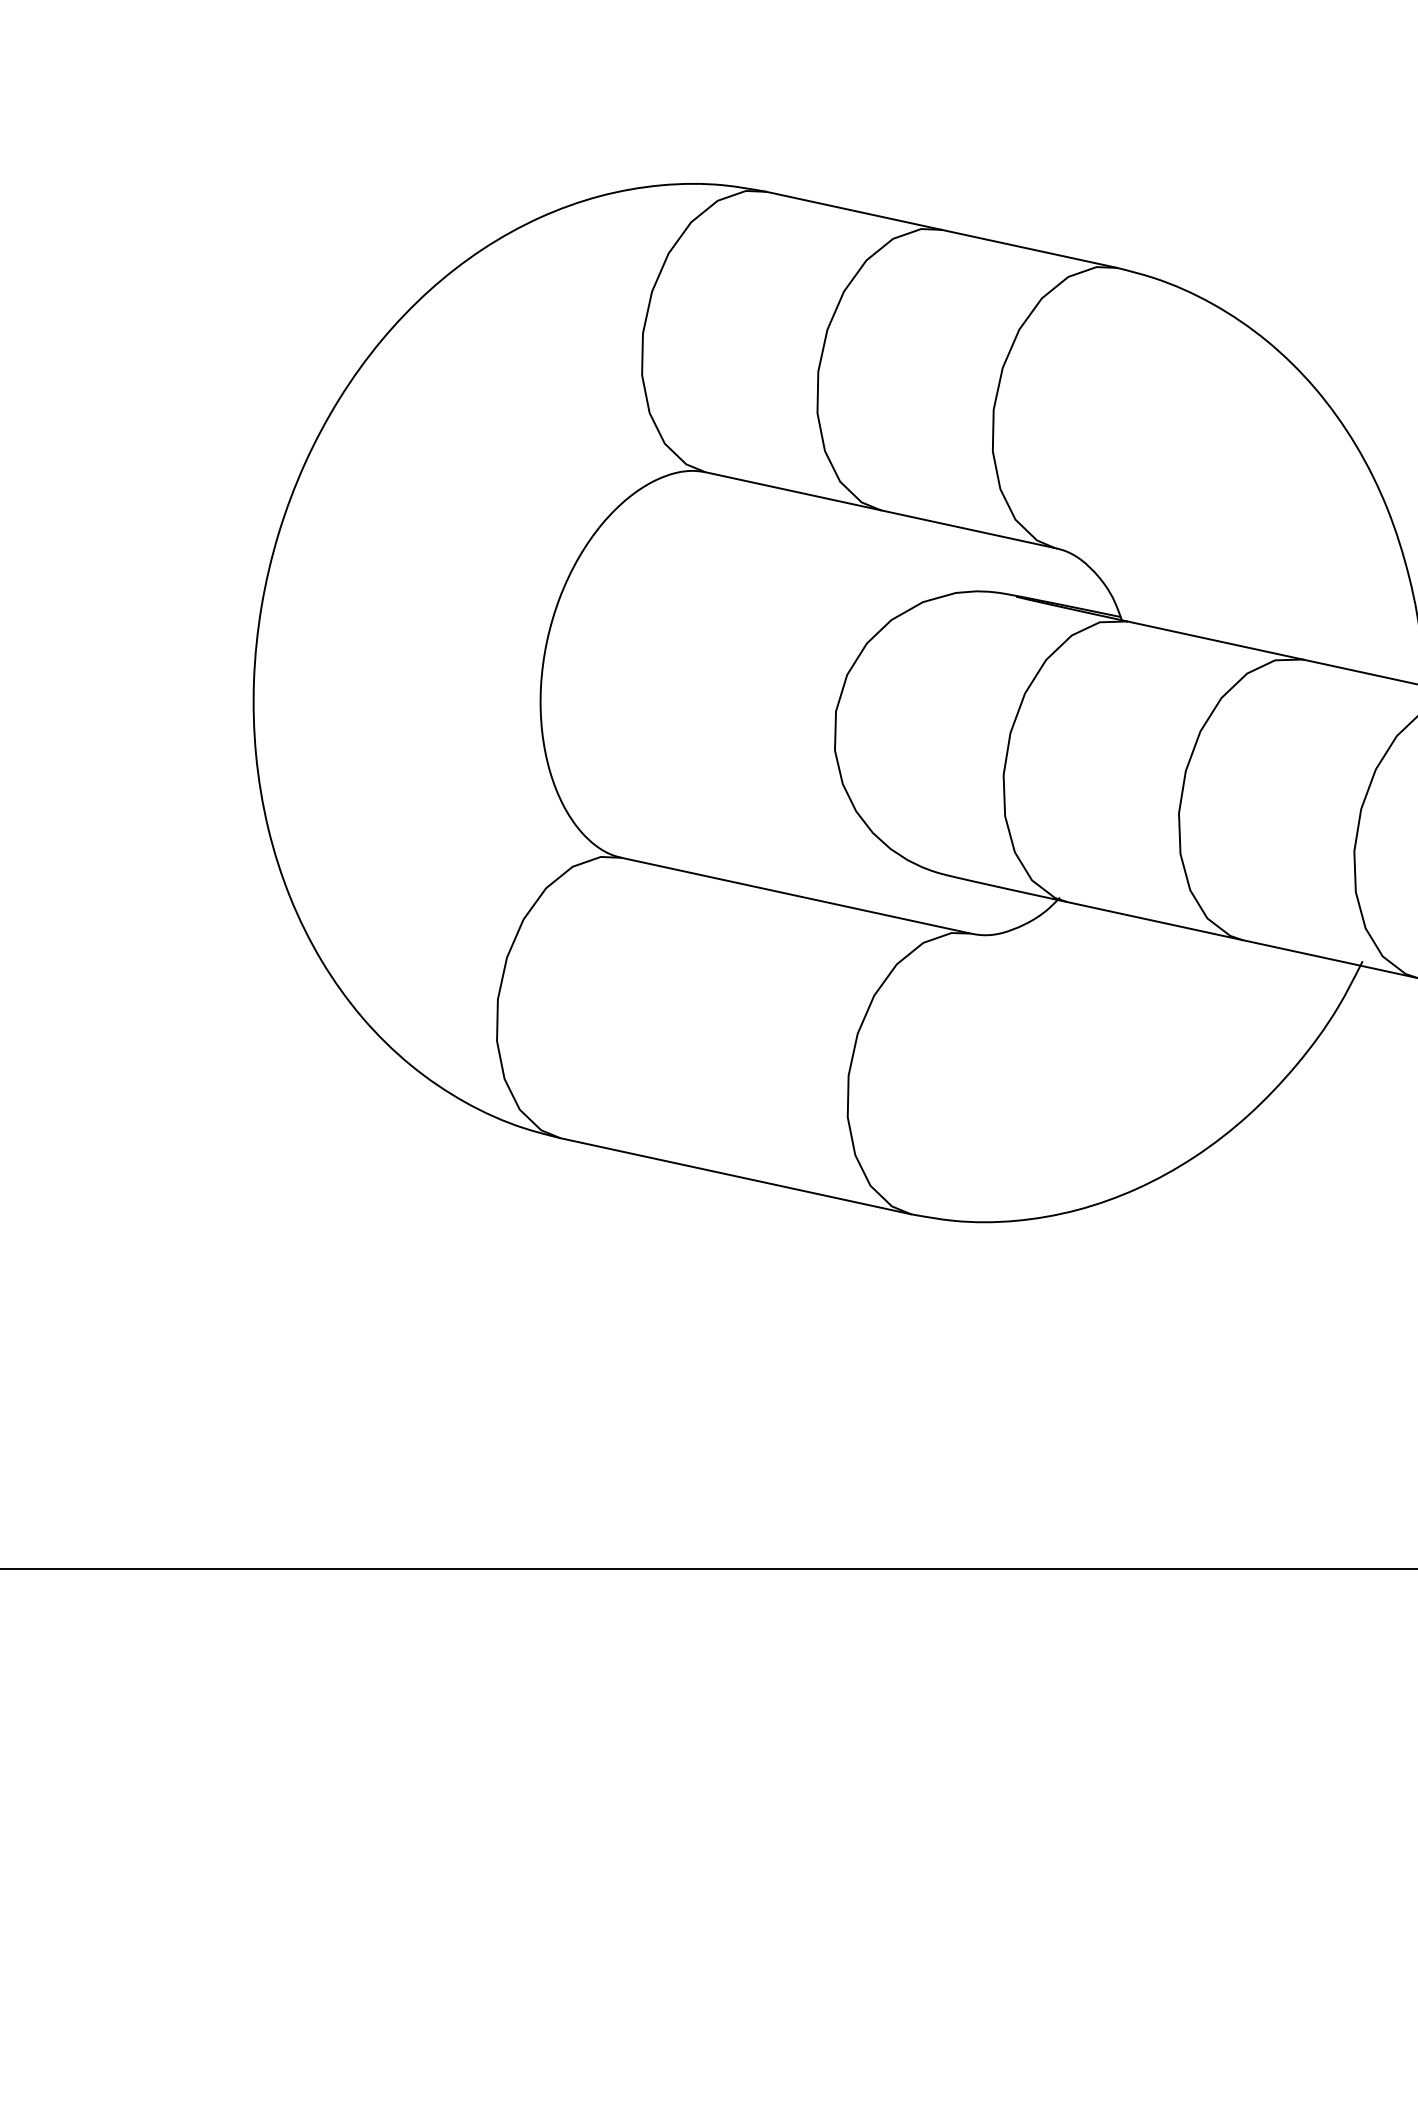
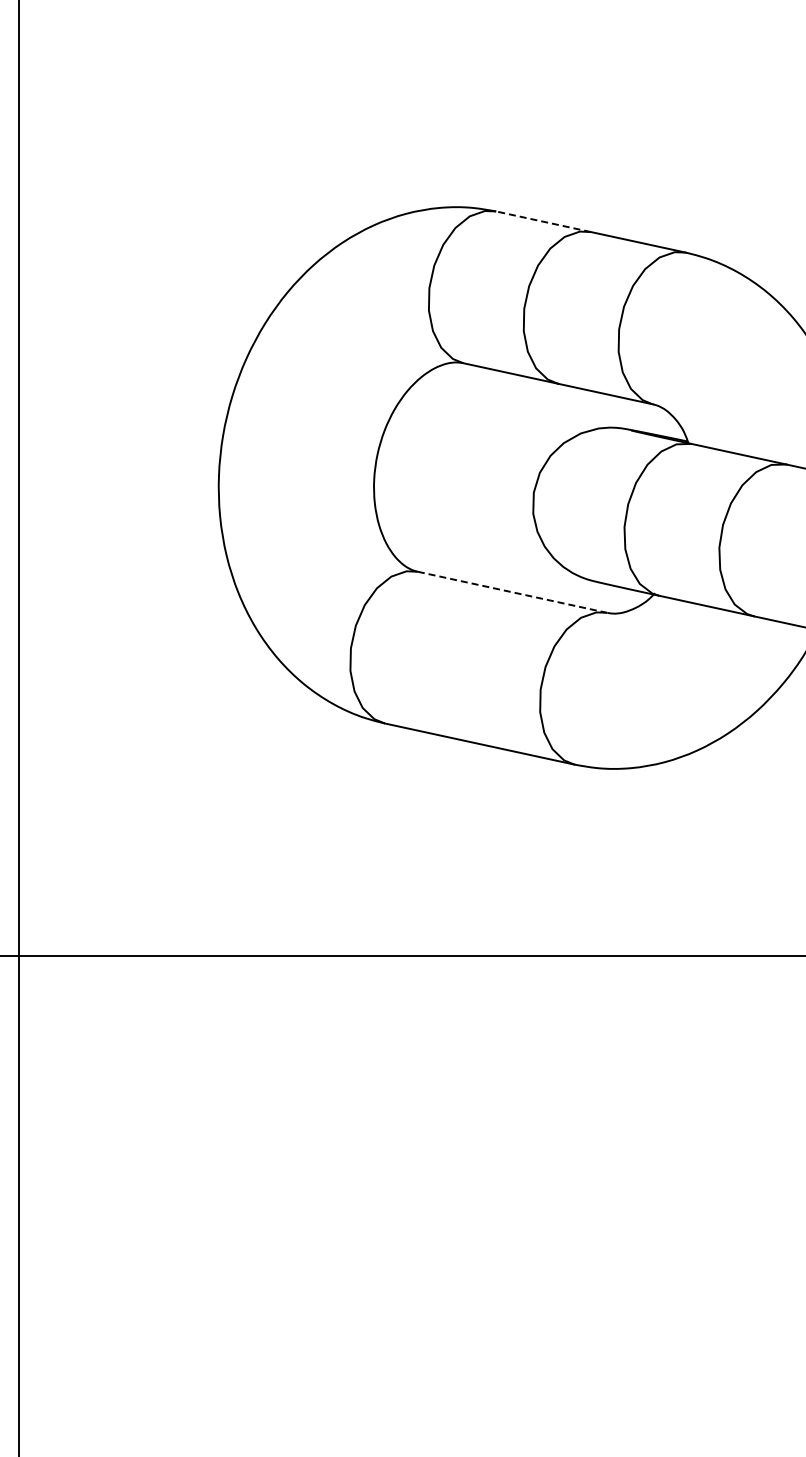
line: (853, 210) -> (543, 221), solid -> dashed
line: (796, 896) -> (512, 592), solid -> dashed

